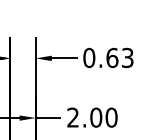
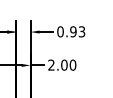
text: (112, 57) -> (73, 31), 0.63 -> 0.93

